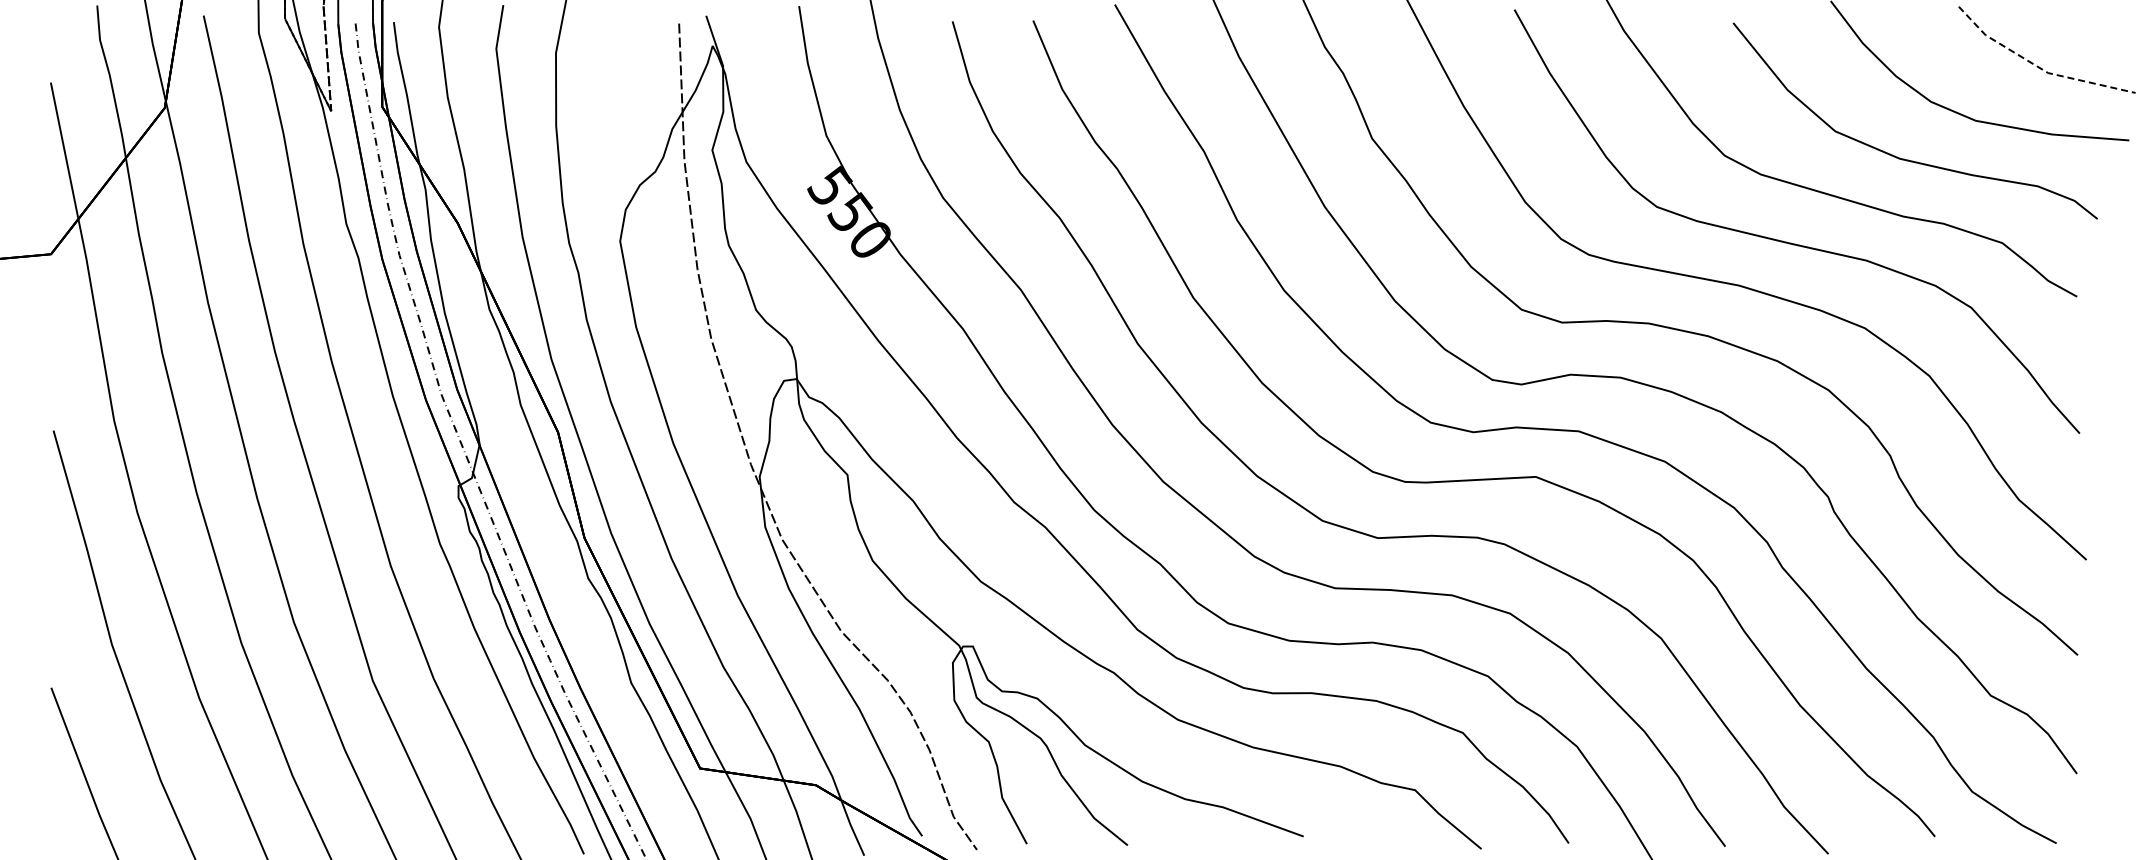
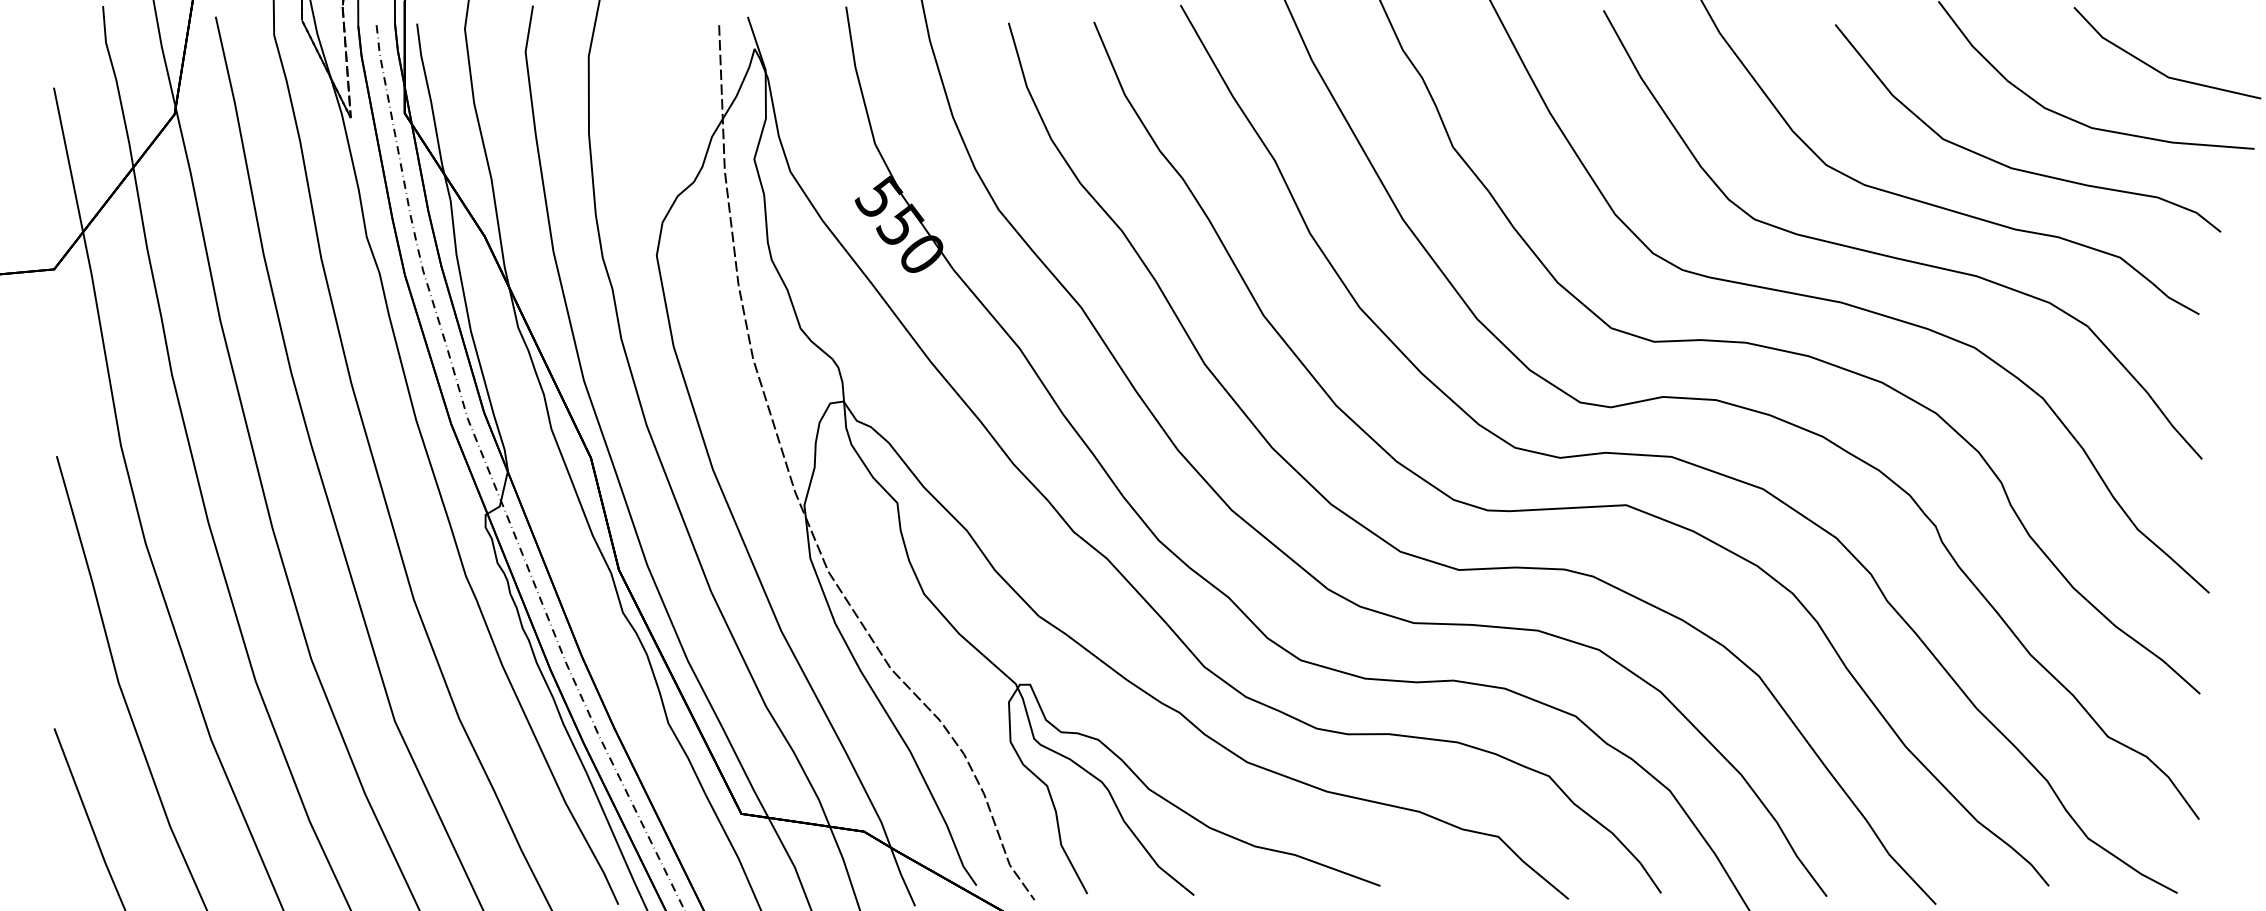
line: (2038, 66) -> (2158, 70), dashed -> solid

